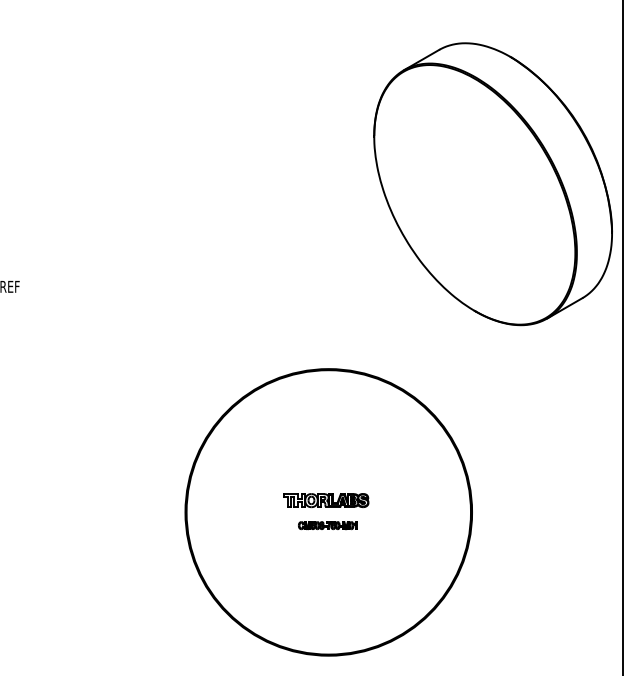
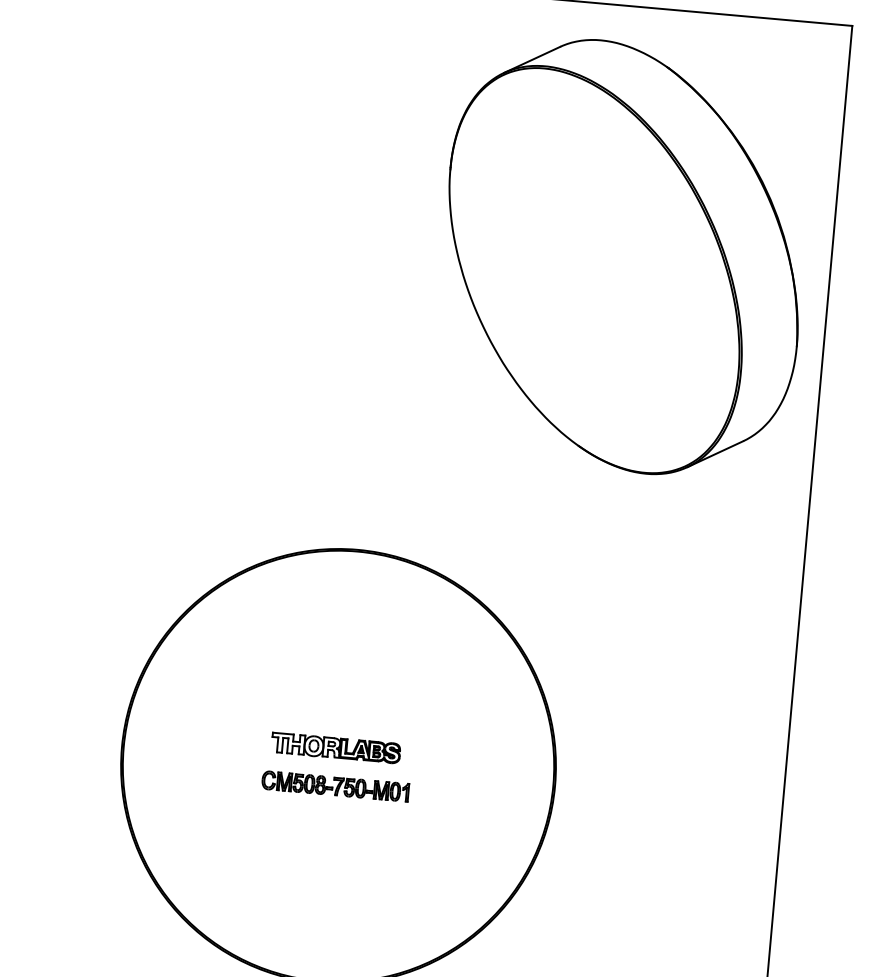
part: (492, 184) -> (622, 257), moved
part: (327, 525) -> (334, 786), size x1.67

